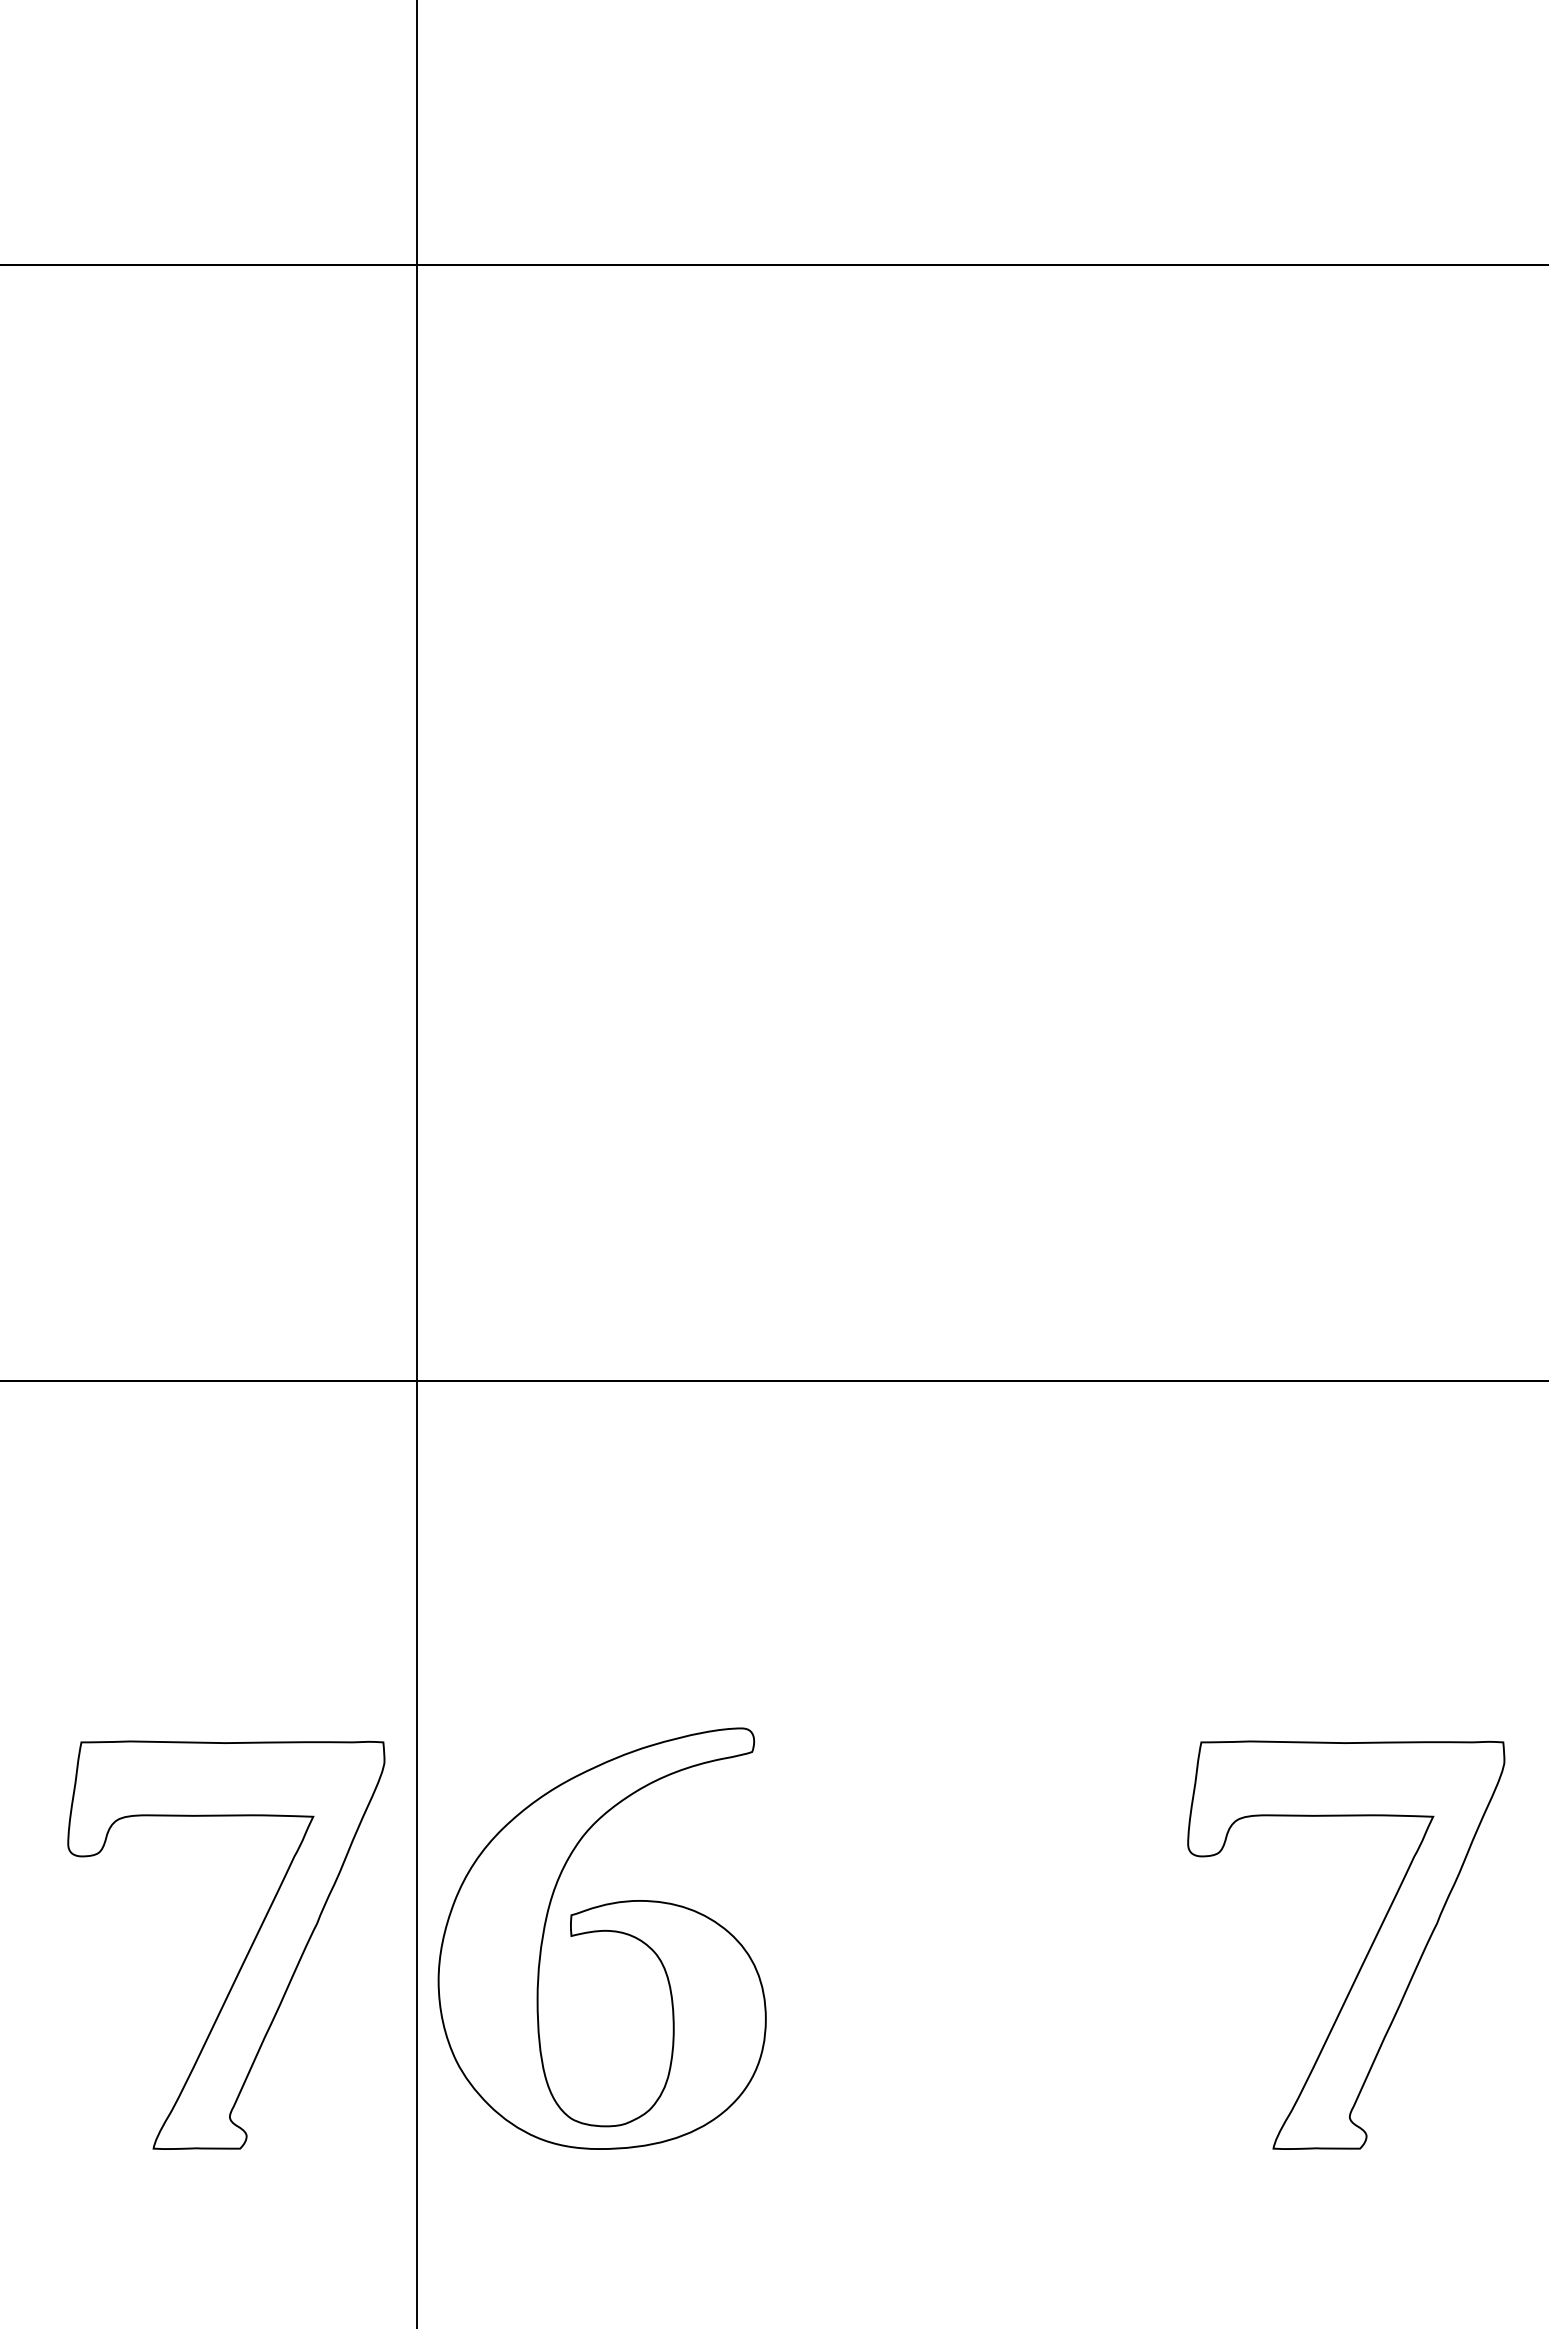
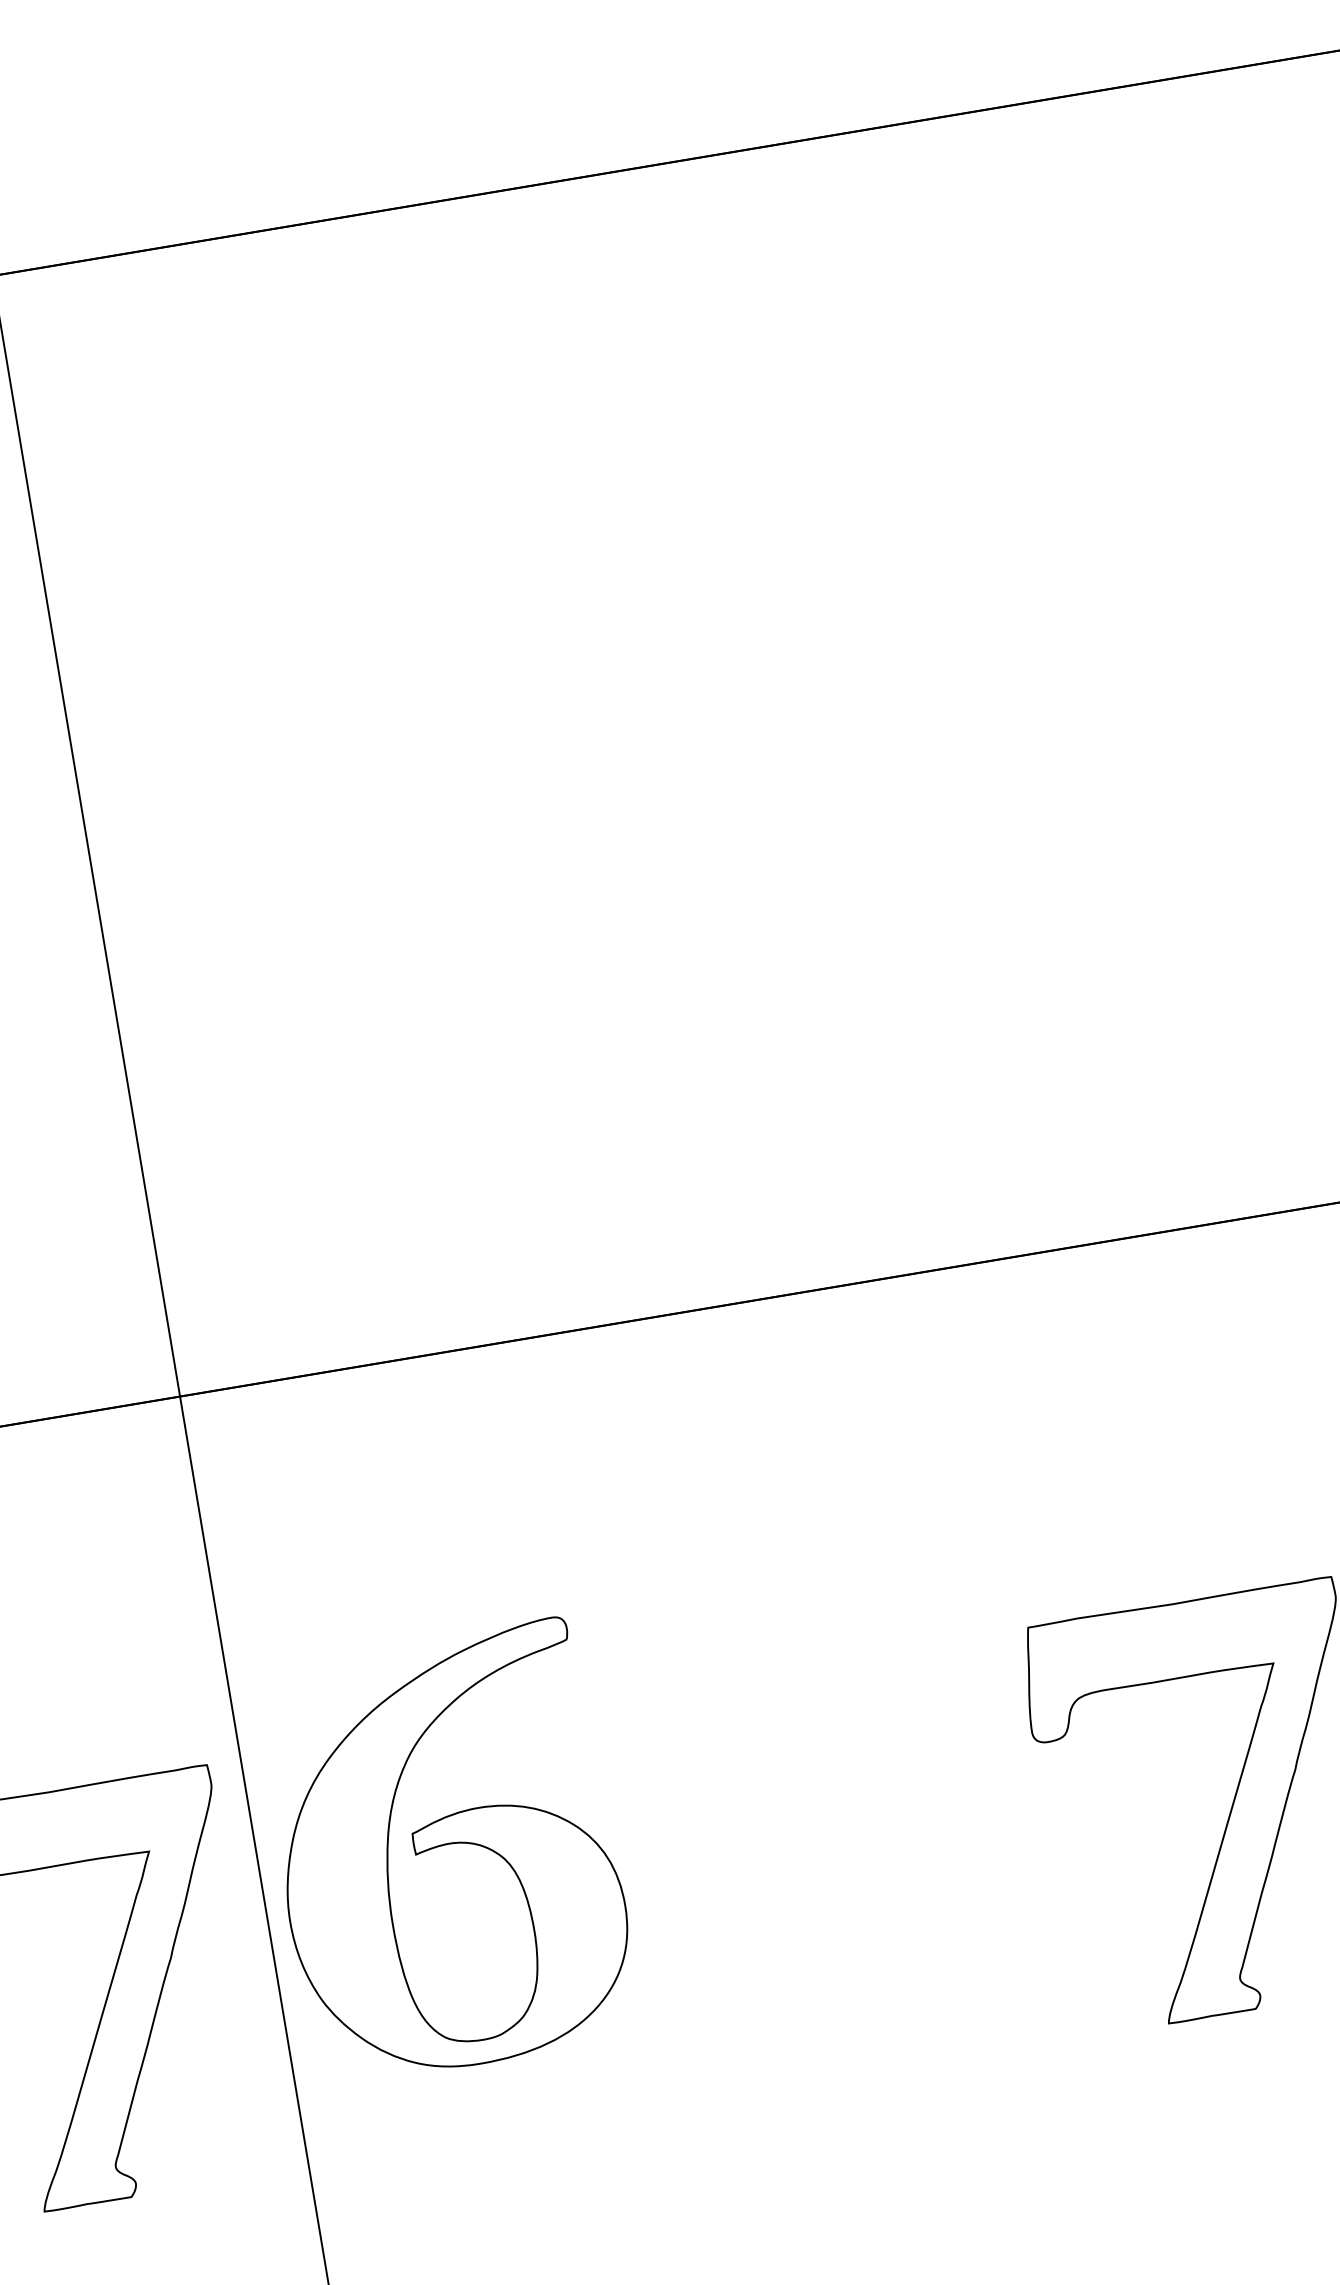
part: (598, 1932) -> (442, 1846), moved

